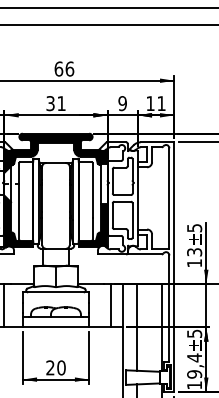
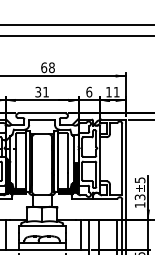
text: (69, 68) -> (51, 67), 66 -> 68
text: (122, 103) -> (89, 92), 9 -> 6
fill: (55, 152) -> (41, 126), removed

